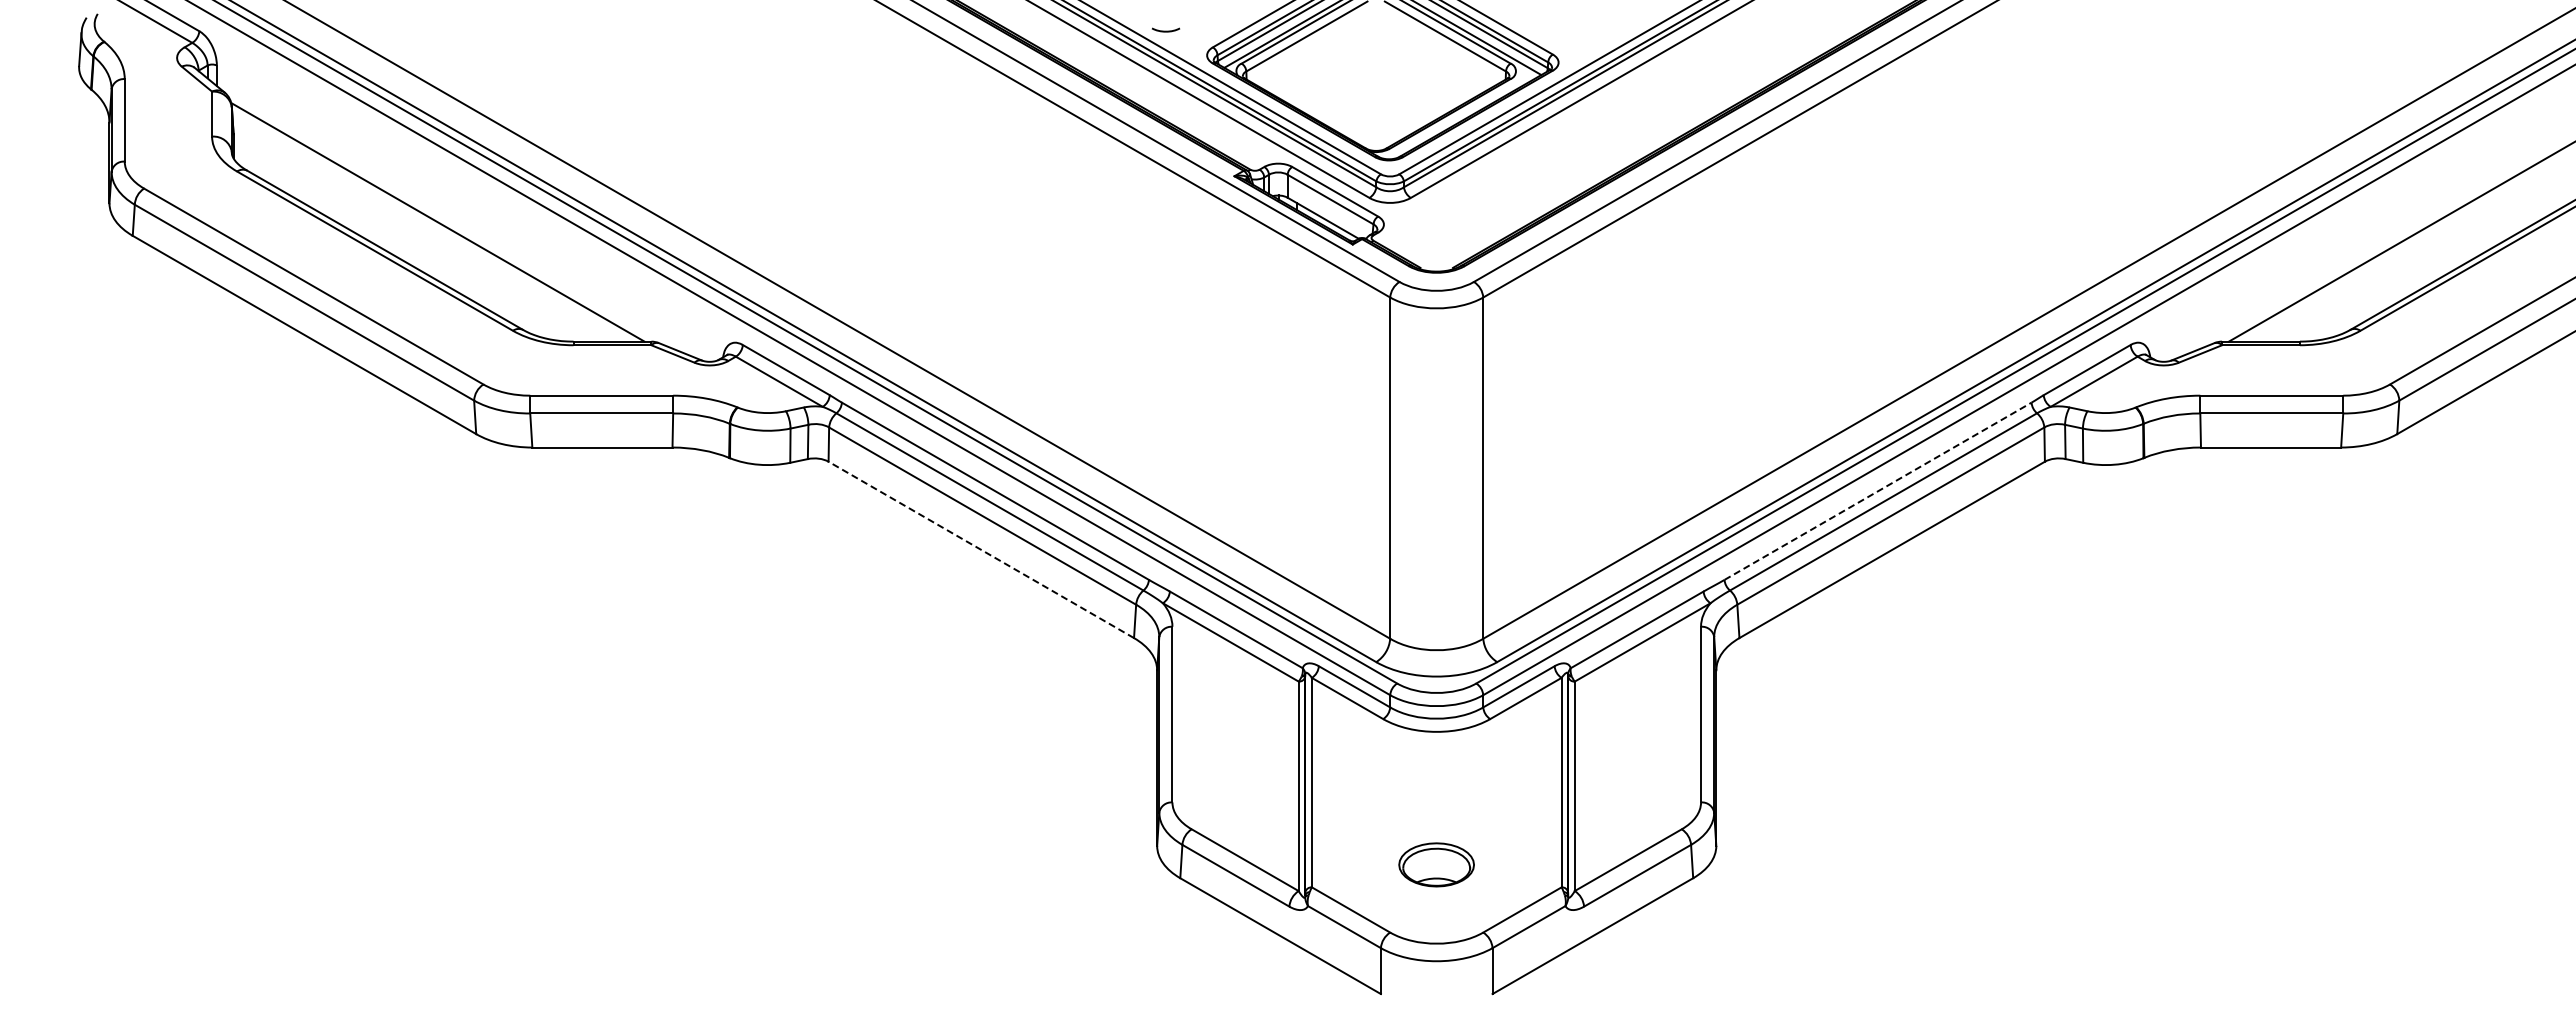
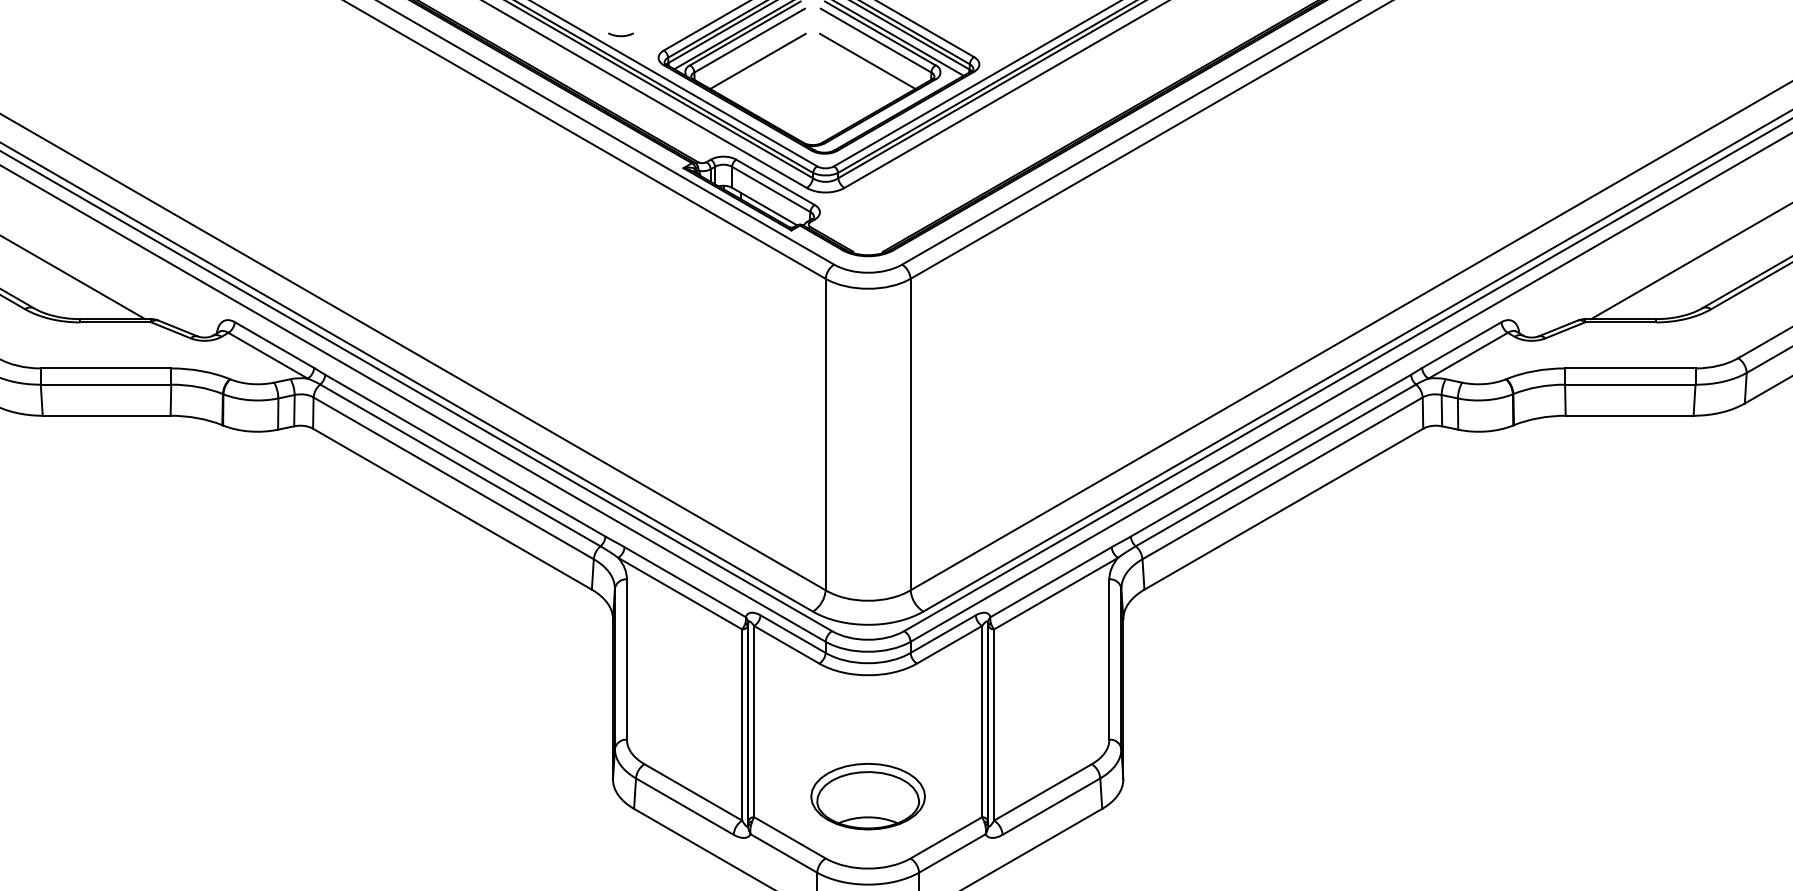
line: (1315, 59) -> (757, 61), added
line: (1436, 59) -> (867, 61), added
line: (1878, 491) -> (1271, 455), dashed -> solid
line: (980, 549) -> (451, 508), dashed -> solid
part: (1436, 864) -> (867, 796), size x1.67

